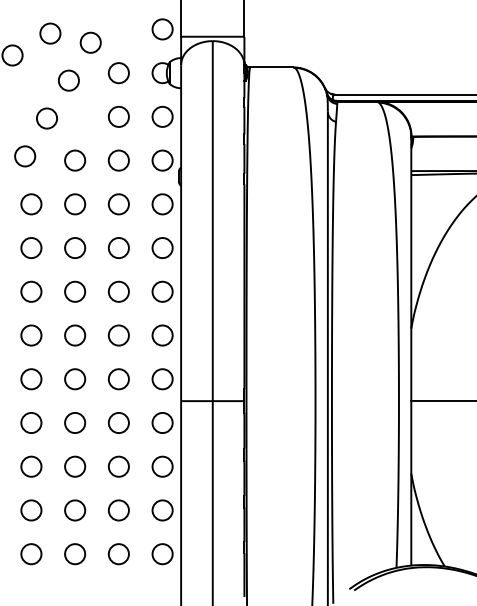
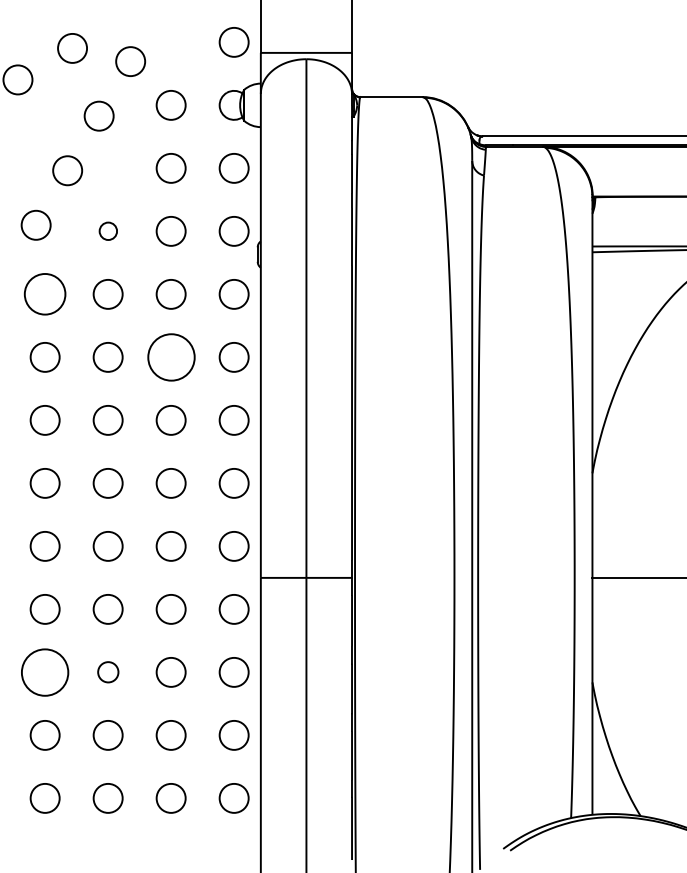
circle: (75, 160) -> (108, 231), size x0.6
circle: (31, 204) -> (45, 294), size x1.4
circle: (118, 247) -> (170, 356), size x1.6
circle: (31, 466) -> (45, 672), size x1.6
circle: (75, 466) -> (108, 672), size x0.7

